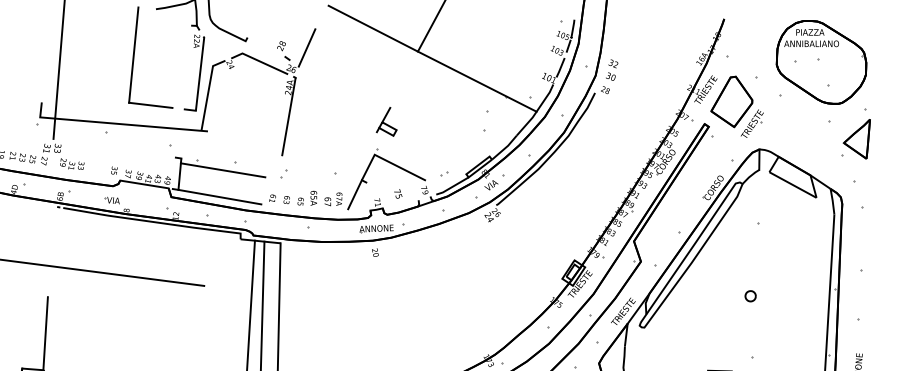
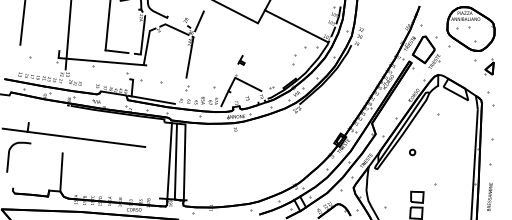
line: (477, 82) -> (296, 26), moved
part: (386, 122) -> (241, 60), size x0.6
part: (856, 133) -> (489, 66), size x0.6
line: (221, 169) -> (154, 85), removed
part: (750, 296) -> (412, 152), moved

